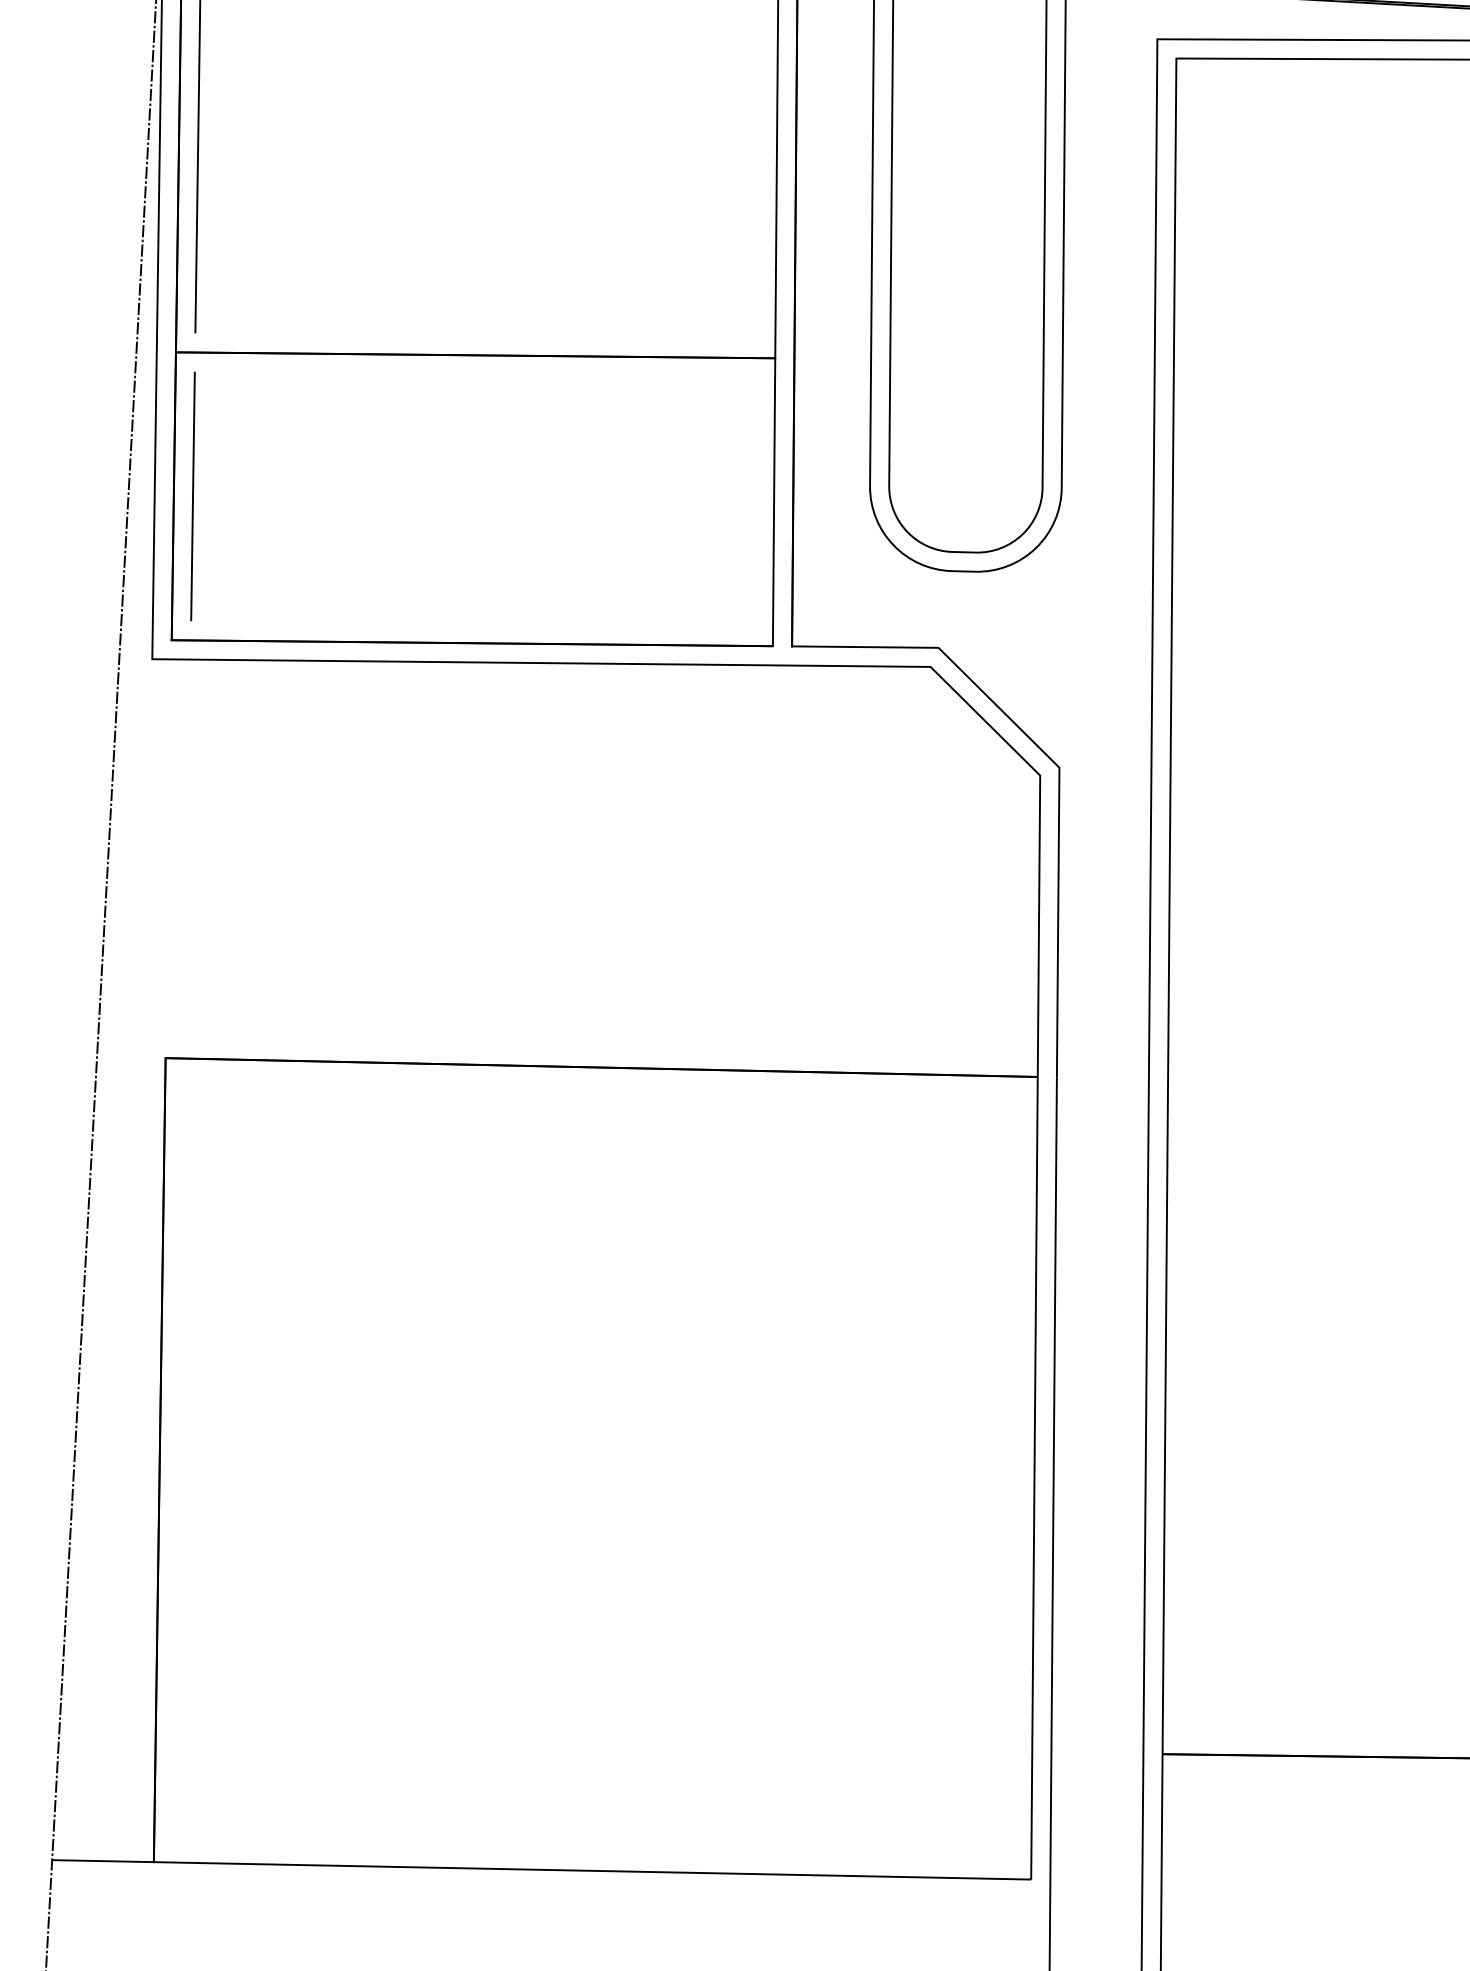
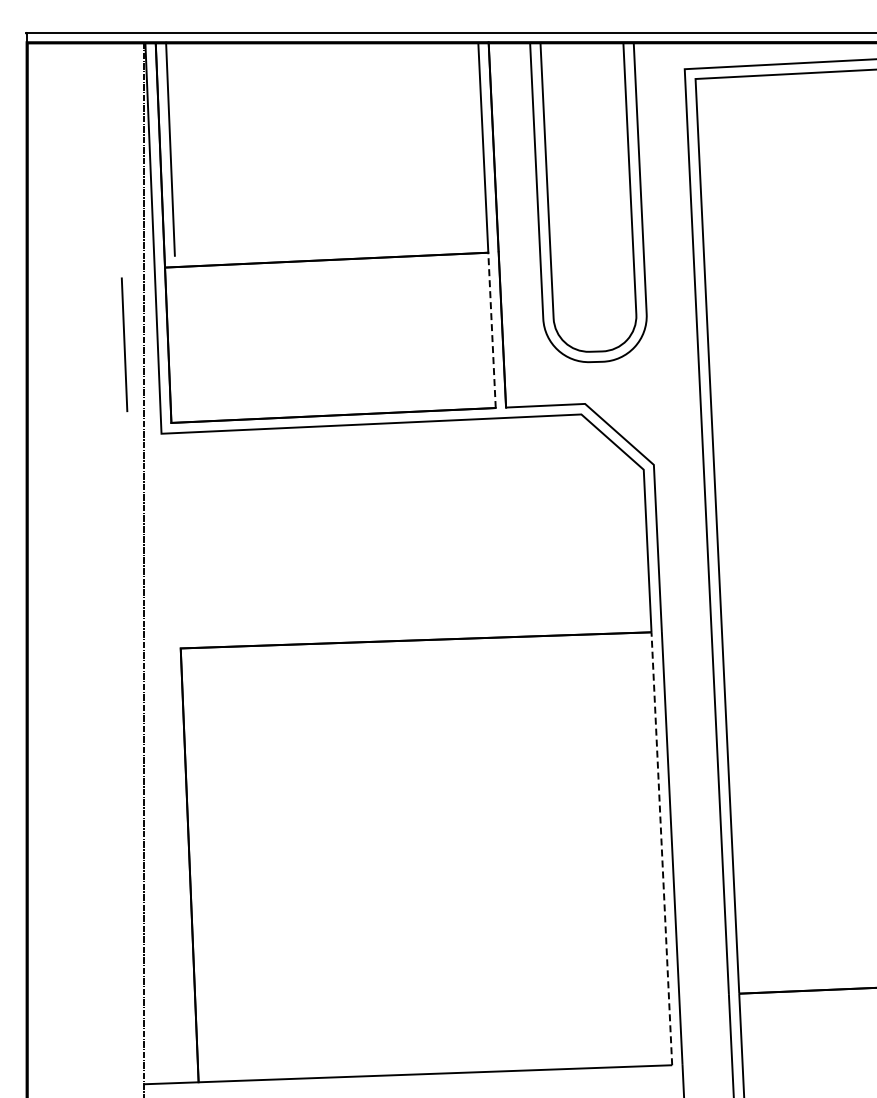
line: (192, 495) -> (124, 344), moved
line: (774, 502) -> (492, 330), solid -> dashed
line: (1033, 1477) -> (661, 848), solid -> dashed

